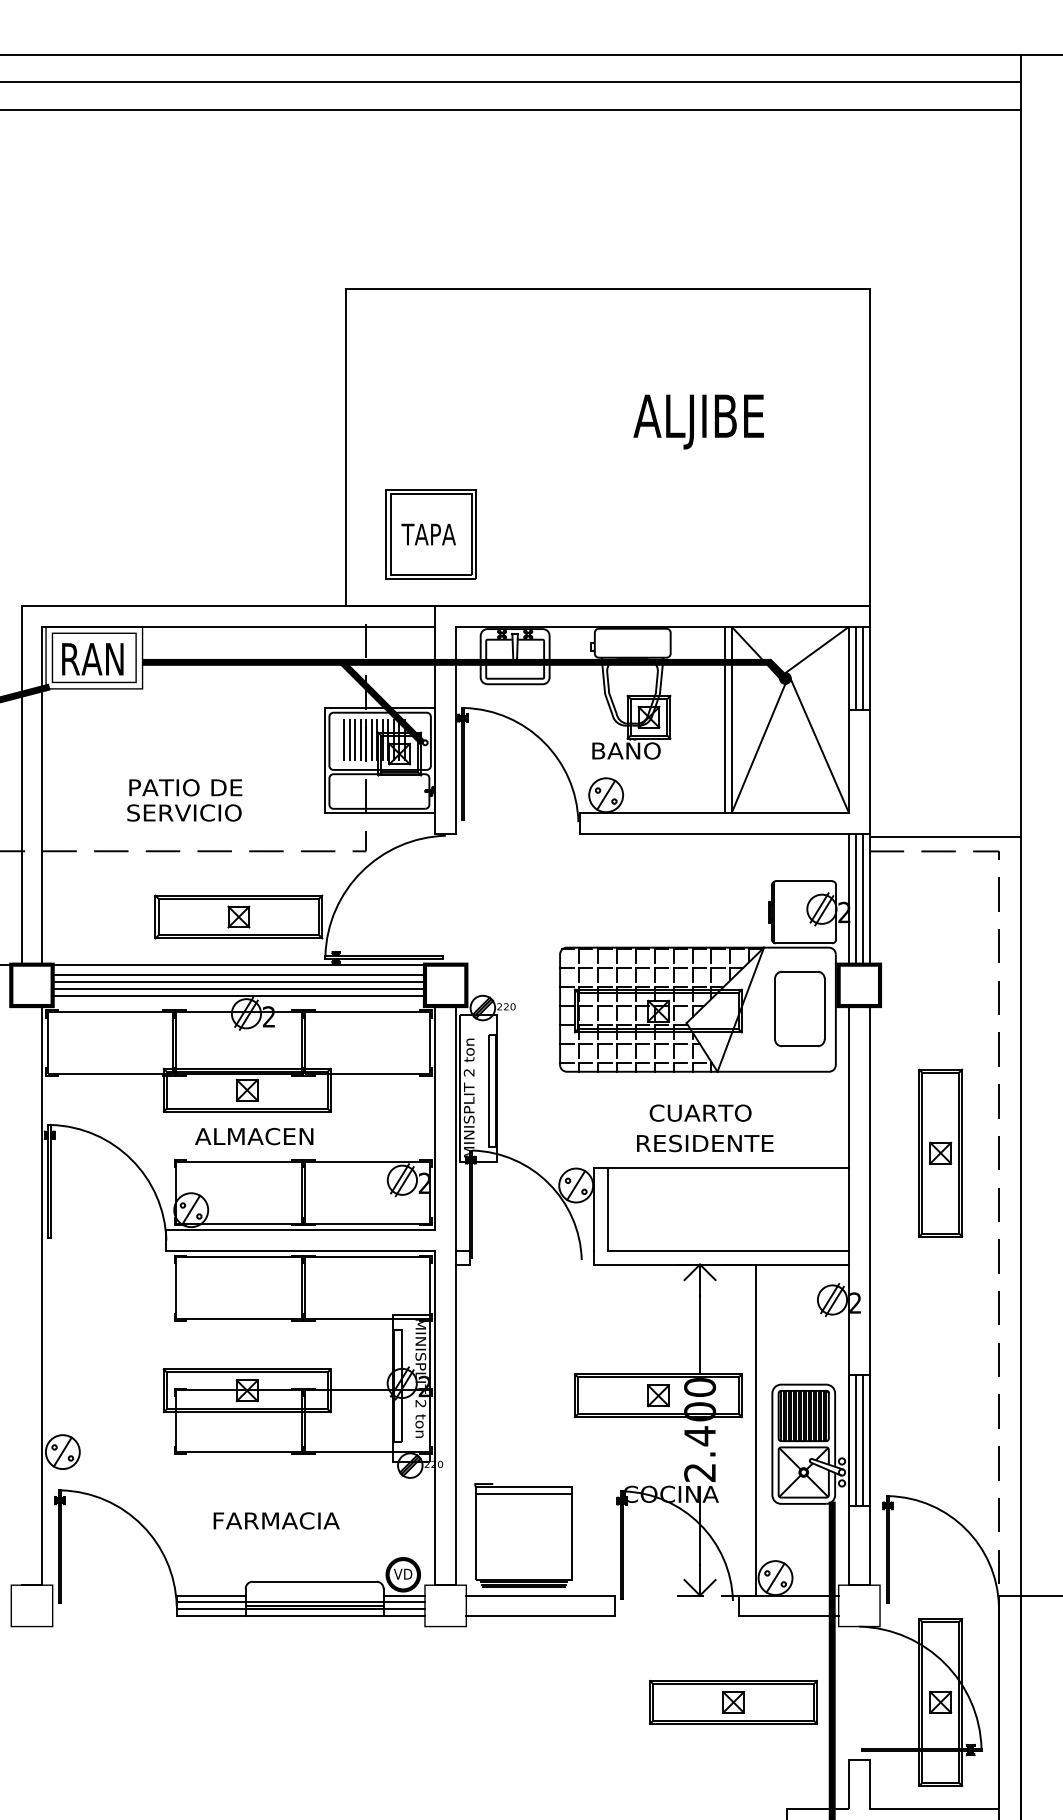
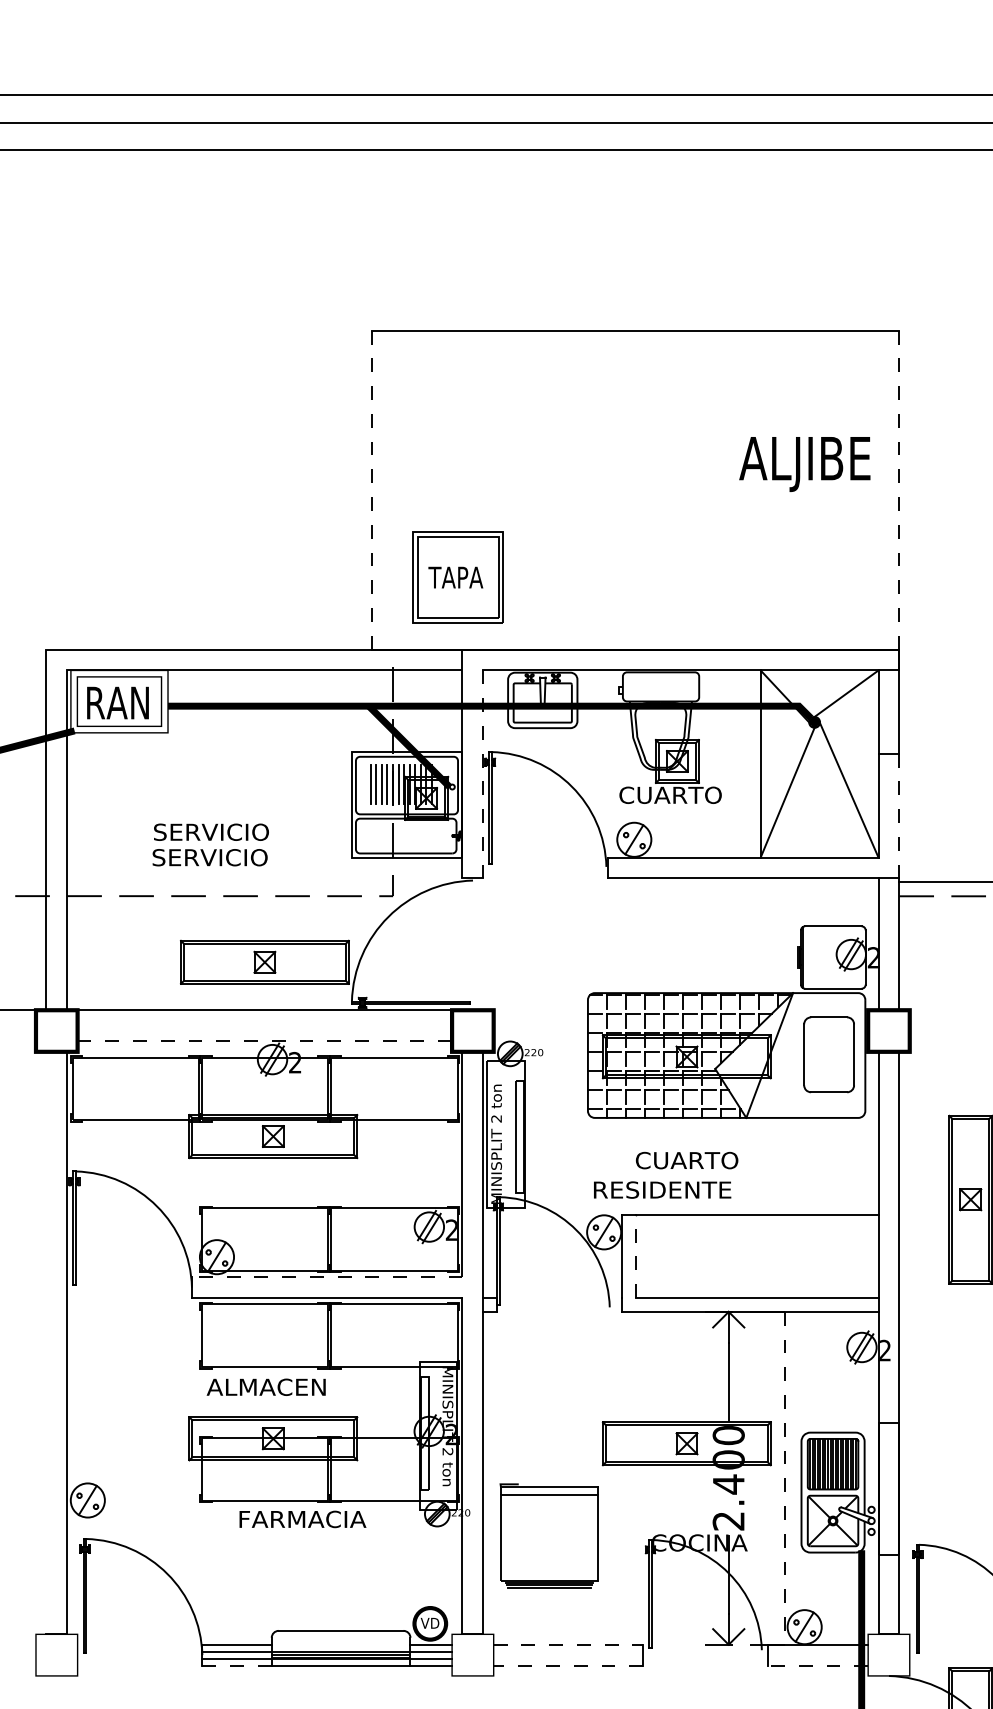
text: (698, 421) -> (804, 463), moved
line: (345, 447) -> (372, 490), solid -> dashed
line: (869, 447) -> (899, 490), solid -> dashed
line: (855, 667) -> (885, 711), removed
line: (862, 667) -> (892, 711), removed
line: (724, 719) -> (753, 763), removed
line: (456, 729) -> (483, 773), solid -> dashed
text: (642, 749) -> (670, 793), BAÑO -> CUARTO
line: (869, 771) -> (899, 815), solid -> dashed
text: (185, 787) -> (211, 832), PATIO DE -> SERVICIO
line: (855, 898) -> (885, 943), removed
line: (862, 898) -> (892, 943), removed
line: (238, 975) -> (264, 1021), removed
line: (238, 981) -> (264, 1027), removed
line: (238, 988) -> (264, 1034), removed
line: (239, 995) -> (265, 1041), solid -> dashed
text: (700, 1112) -> (686, 1159), moved
text: (254, 1136) -> (266, 1387), moved
text: (705, 1143) -> (662, 1190), moved
line: (607, 1208) -> (635, 1255), solid -> dashed
line: (300, 1230) -> (326, 1277), solid -> dashed
line: (755, 1430) -> (784, 1478), solid -> dashed
line: (855, 1439) -> (885, 1487), removed
line: (862, 1439) -> (892, 1487), removed
text: (276, 1520) -> (302, 1518), moved
part: (523, 1535) -> (549, 1536), moved
line: (541, 1595) -> (569, 1644), solid -> dashed
line: (211, 1616) -> (237, 1665), solid -> dashed
line: (540, 1616) -> (568, 1665), solid -> dashed
line: (788, 1616) -> (817, 1665), solid -> dashed

